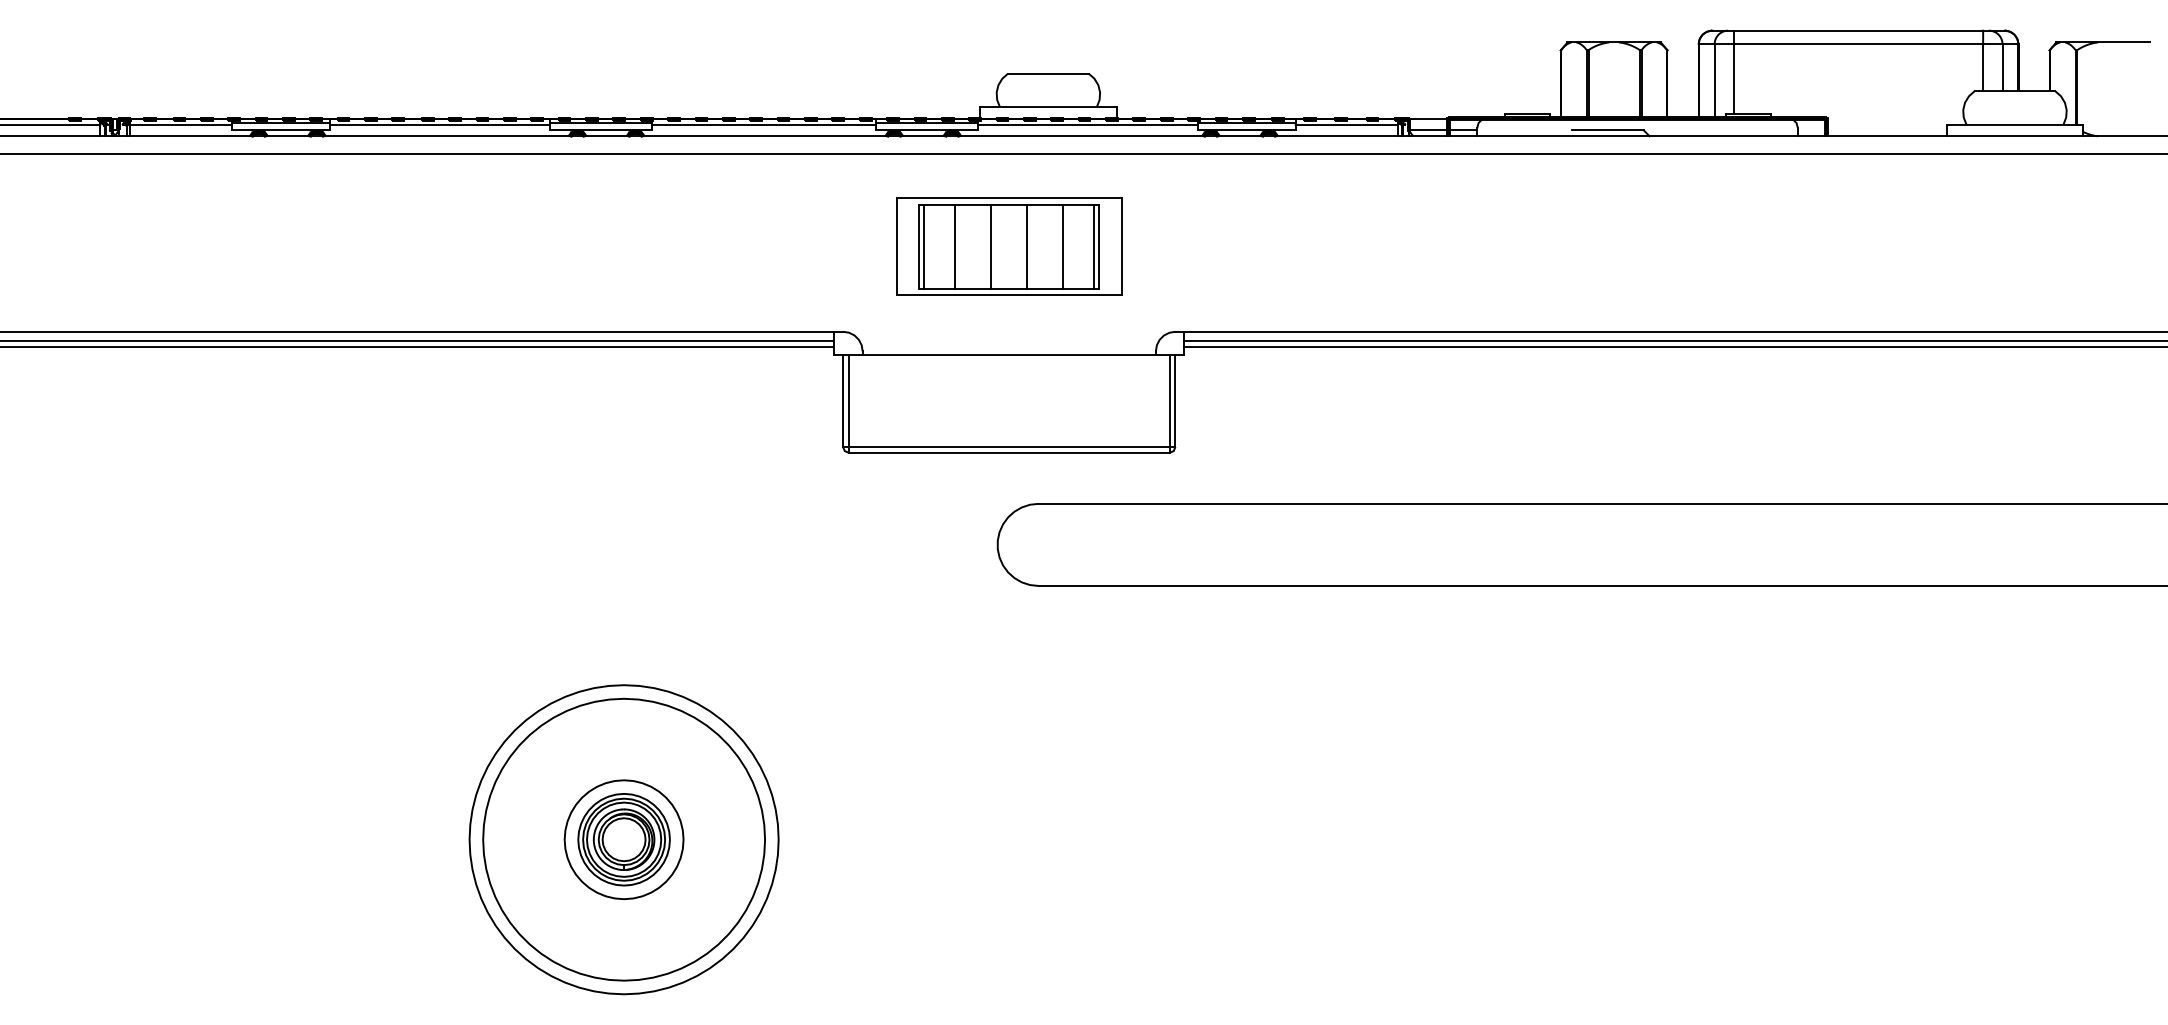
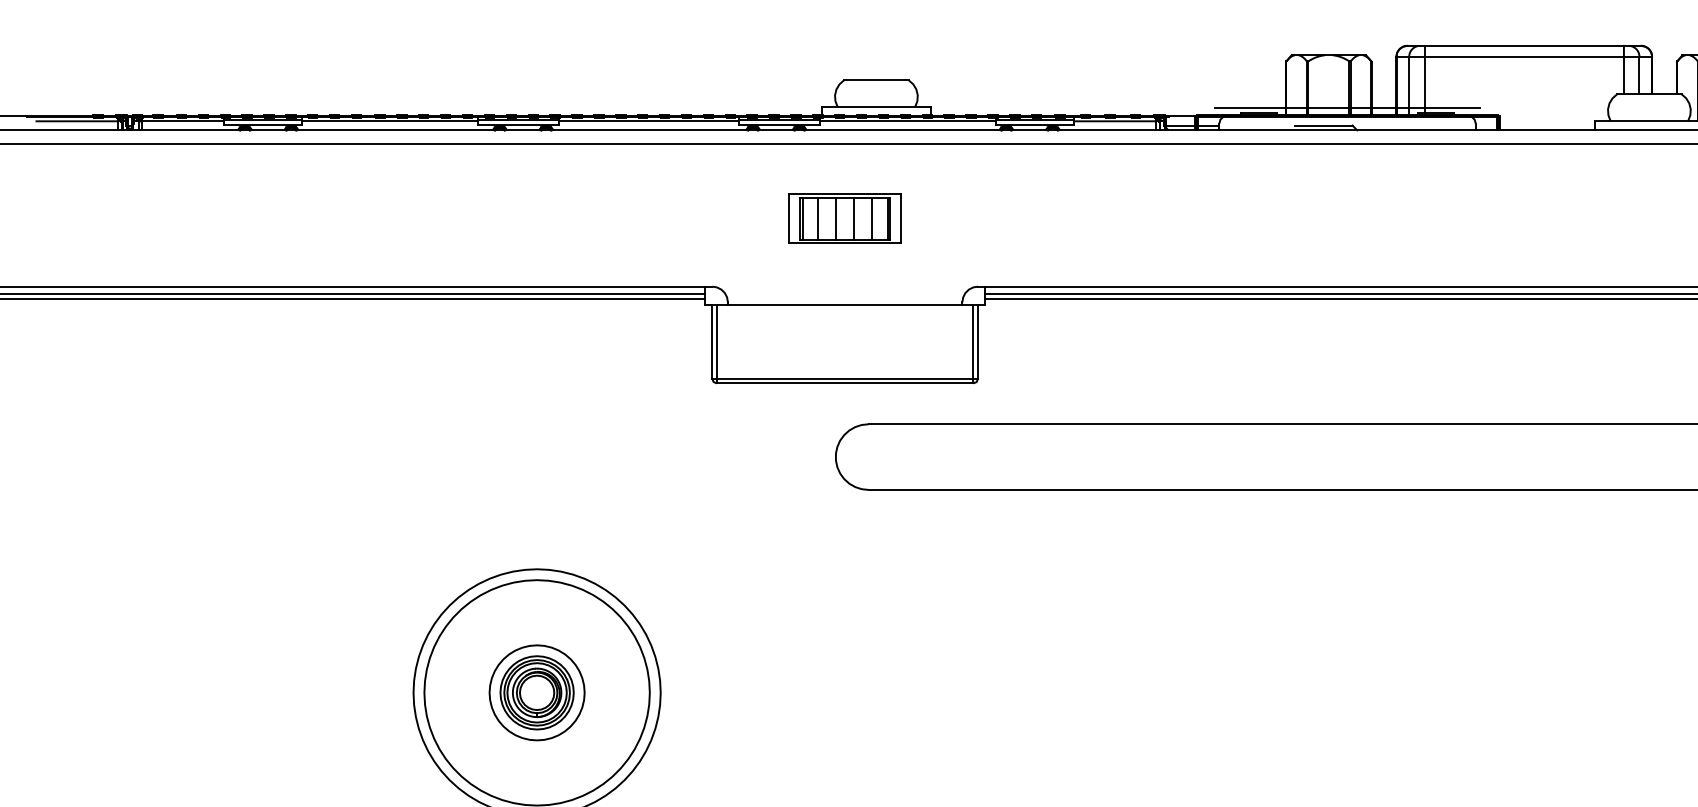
line: (1637, 108) -> (1347, 108), added
part: (1009, 246) -> (845, 218), size x0.62

